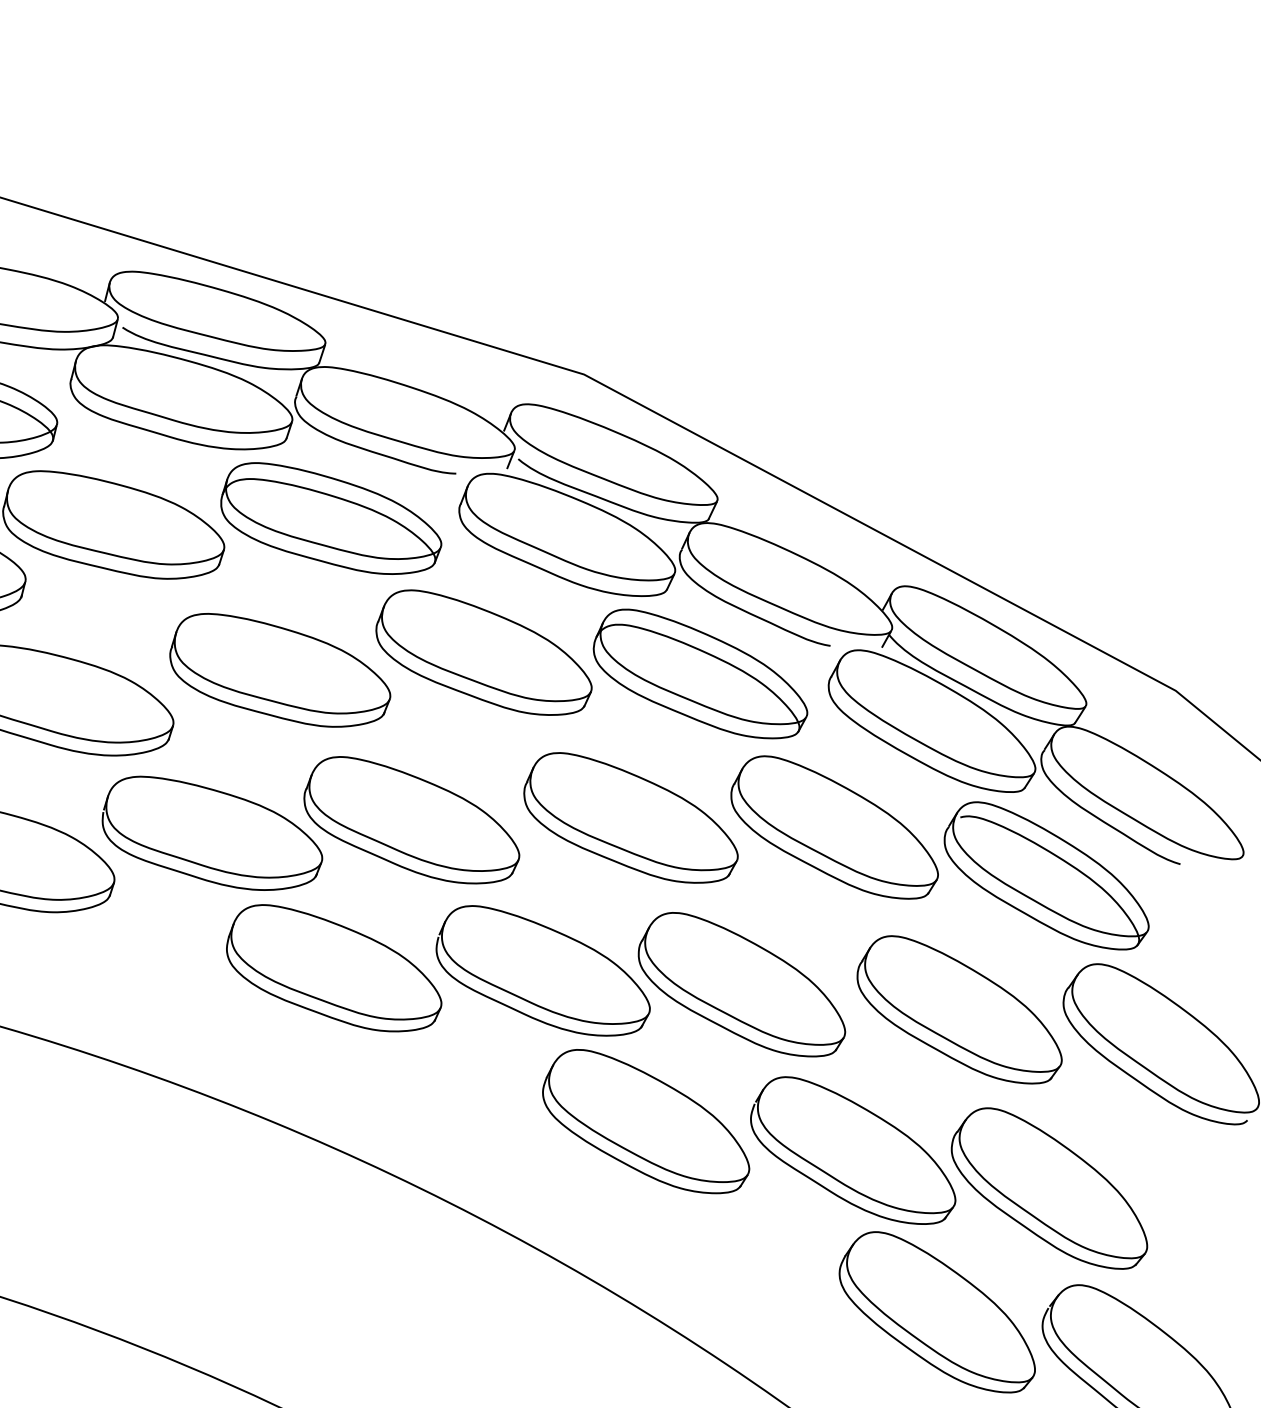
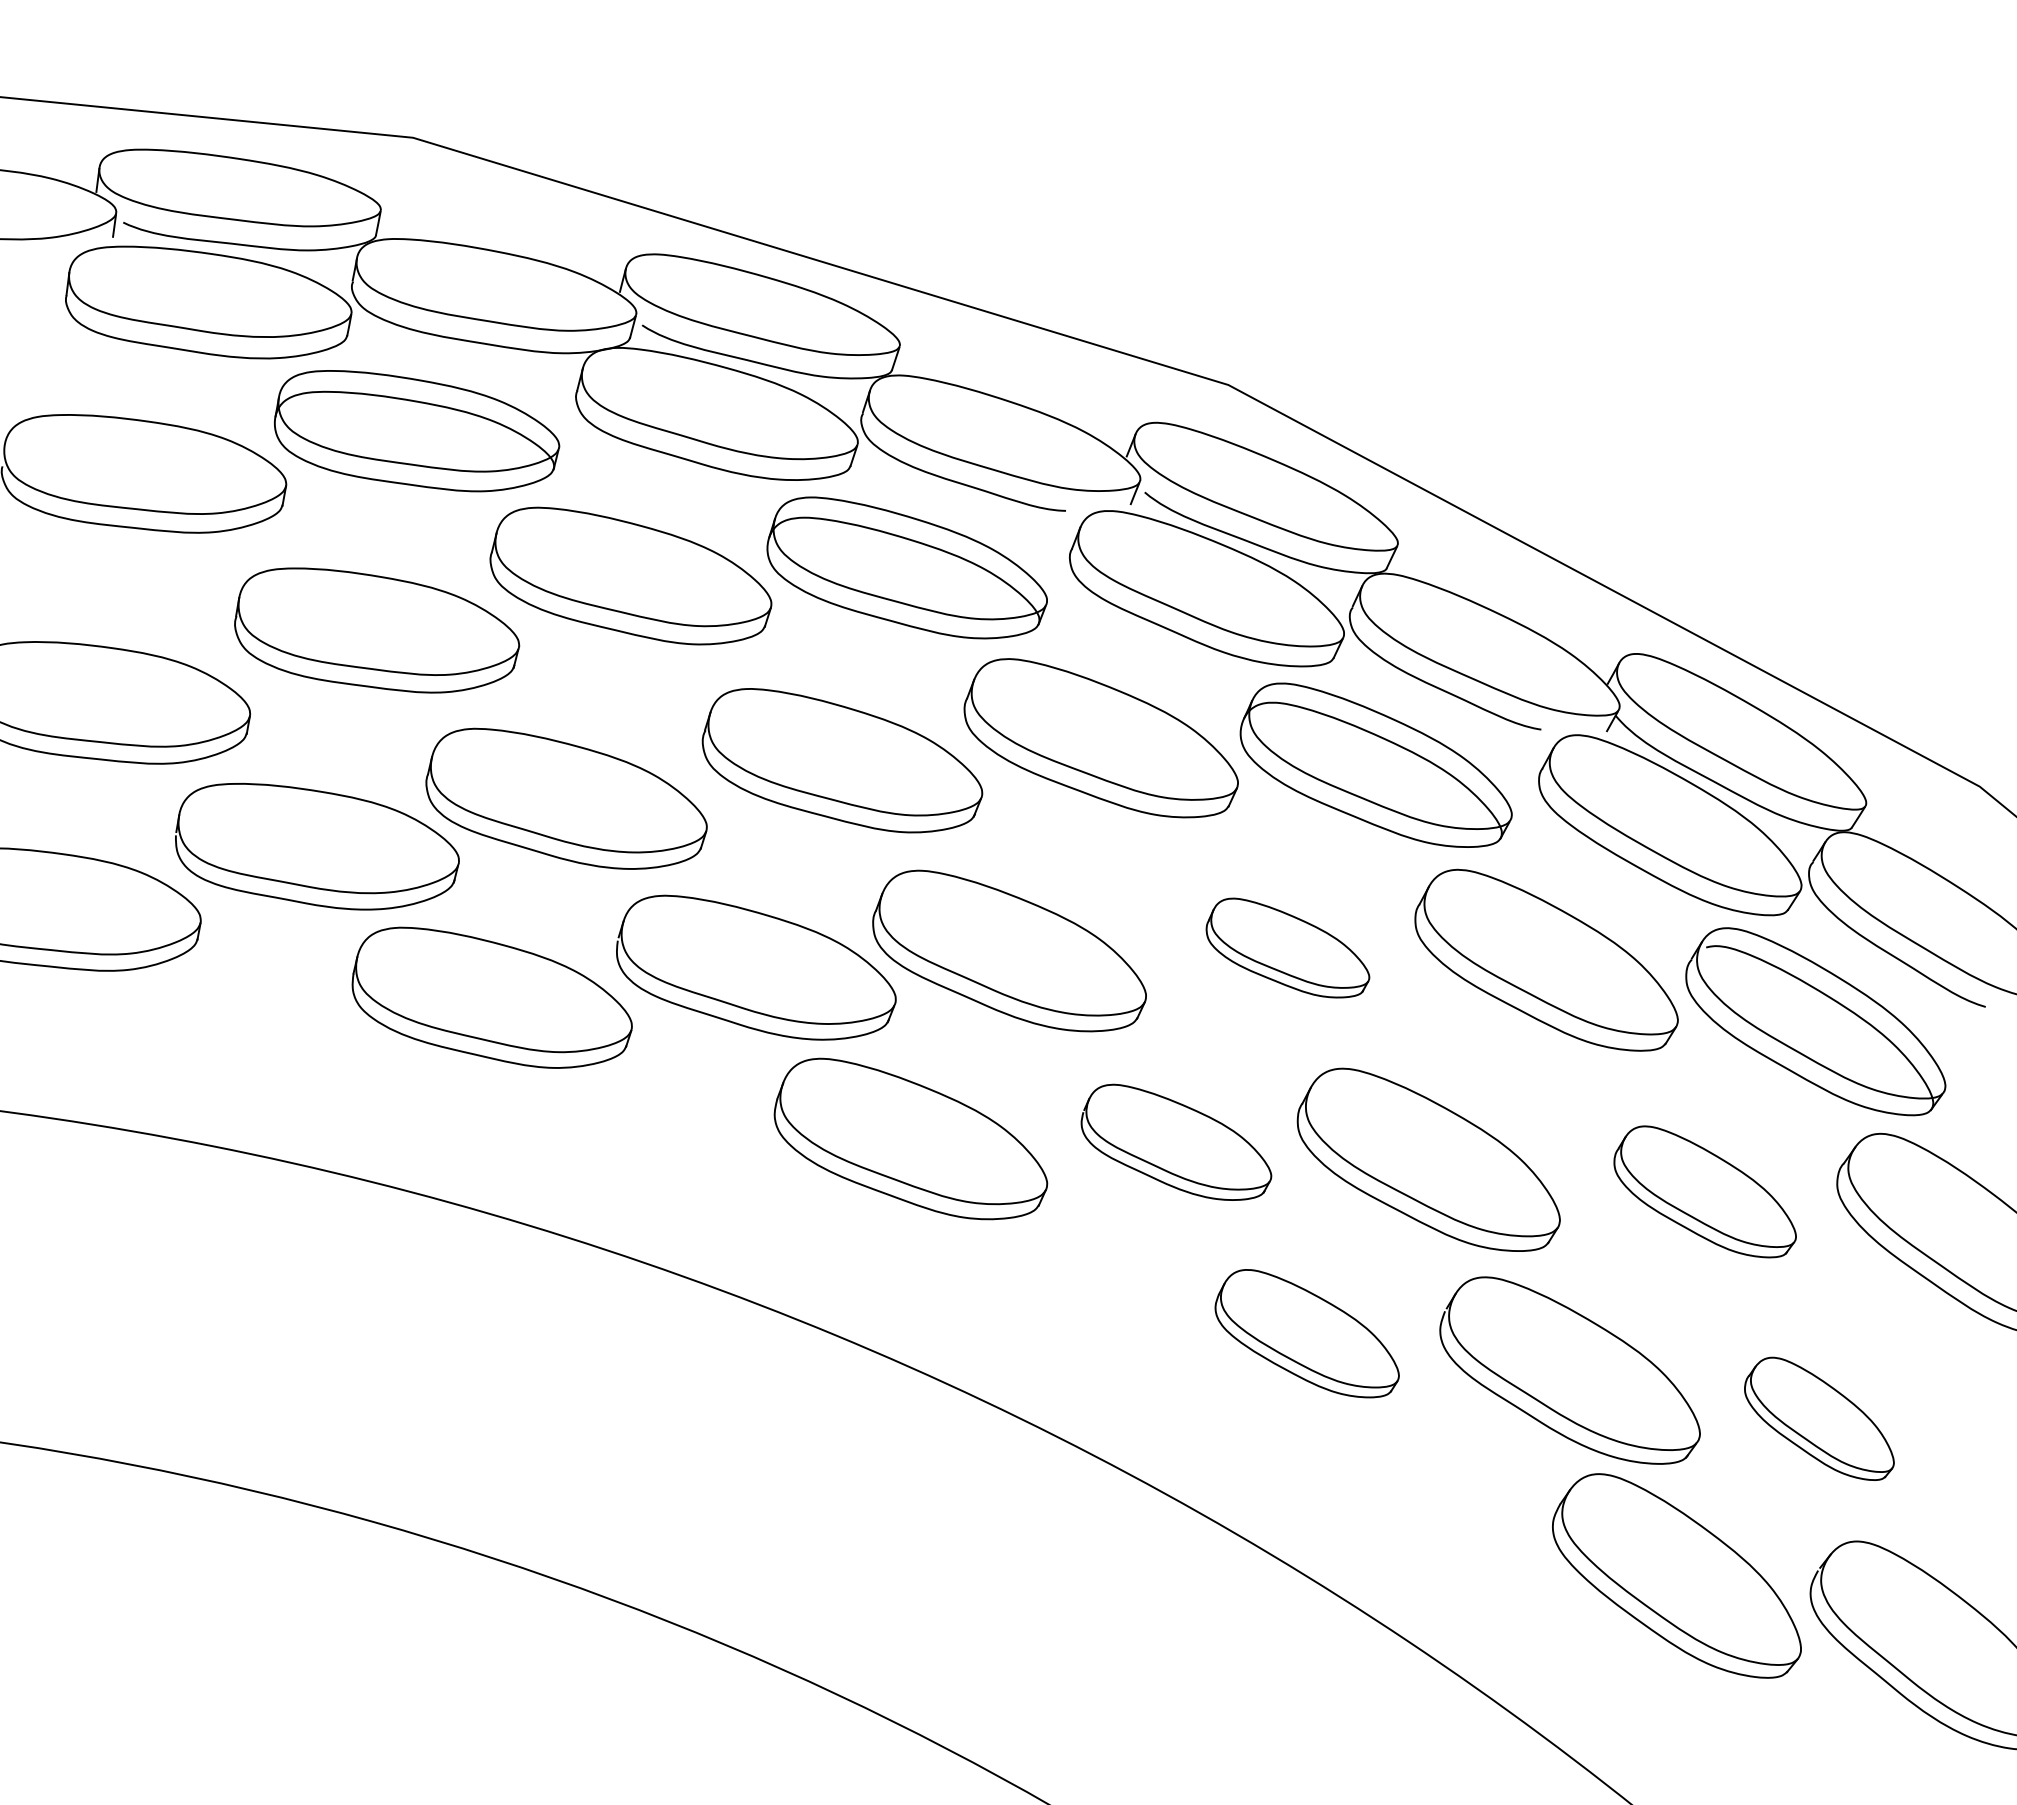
part: (630, 817) -> (1287, 947), size x0.6
part: (543, 970) -> (1176, 1142), size x0.7
part: (959, 1009) -> (1704, 1191), size x0.7
part: (646, 1121) -> (1307, 1333), size x0.7
part: (1049, 1188) -> (1819, 1418), size x0.6

